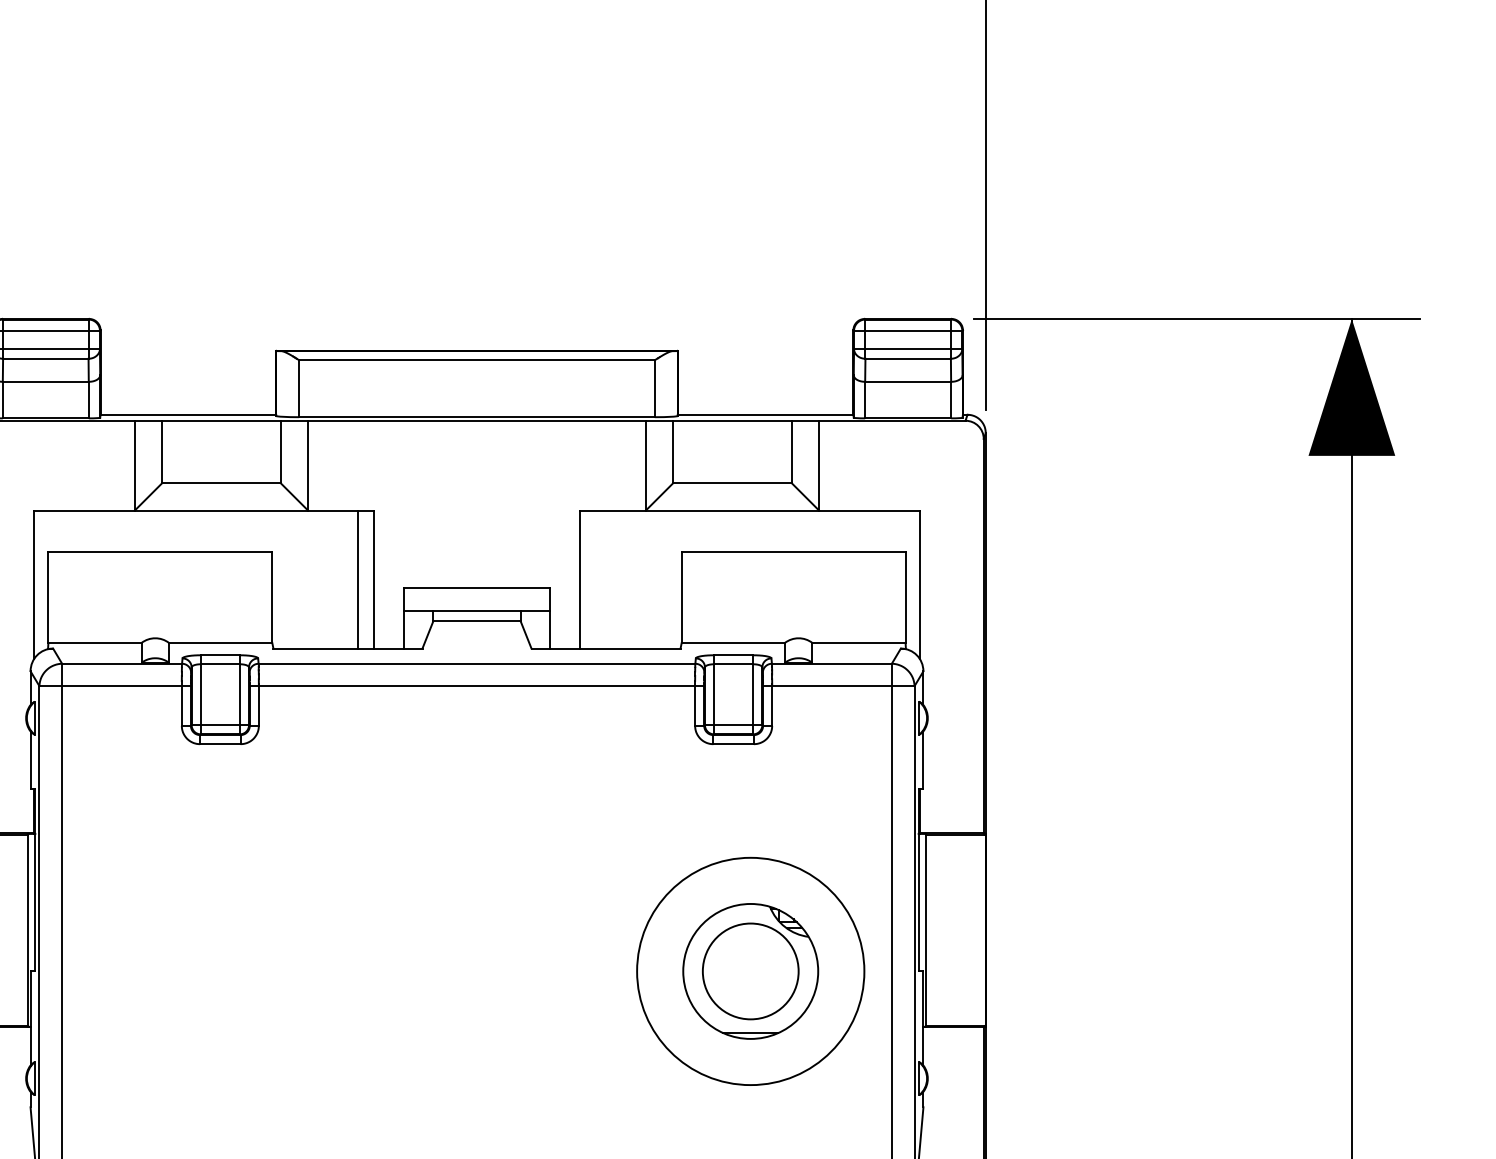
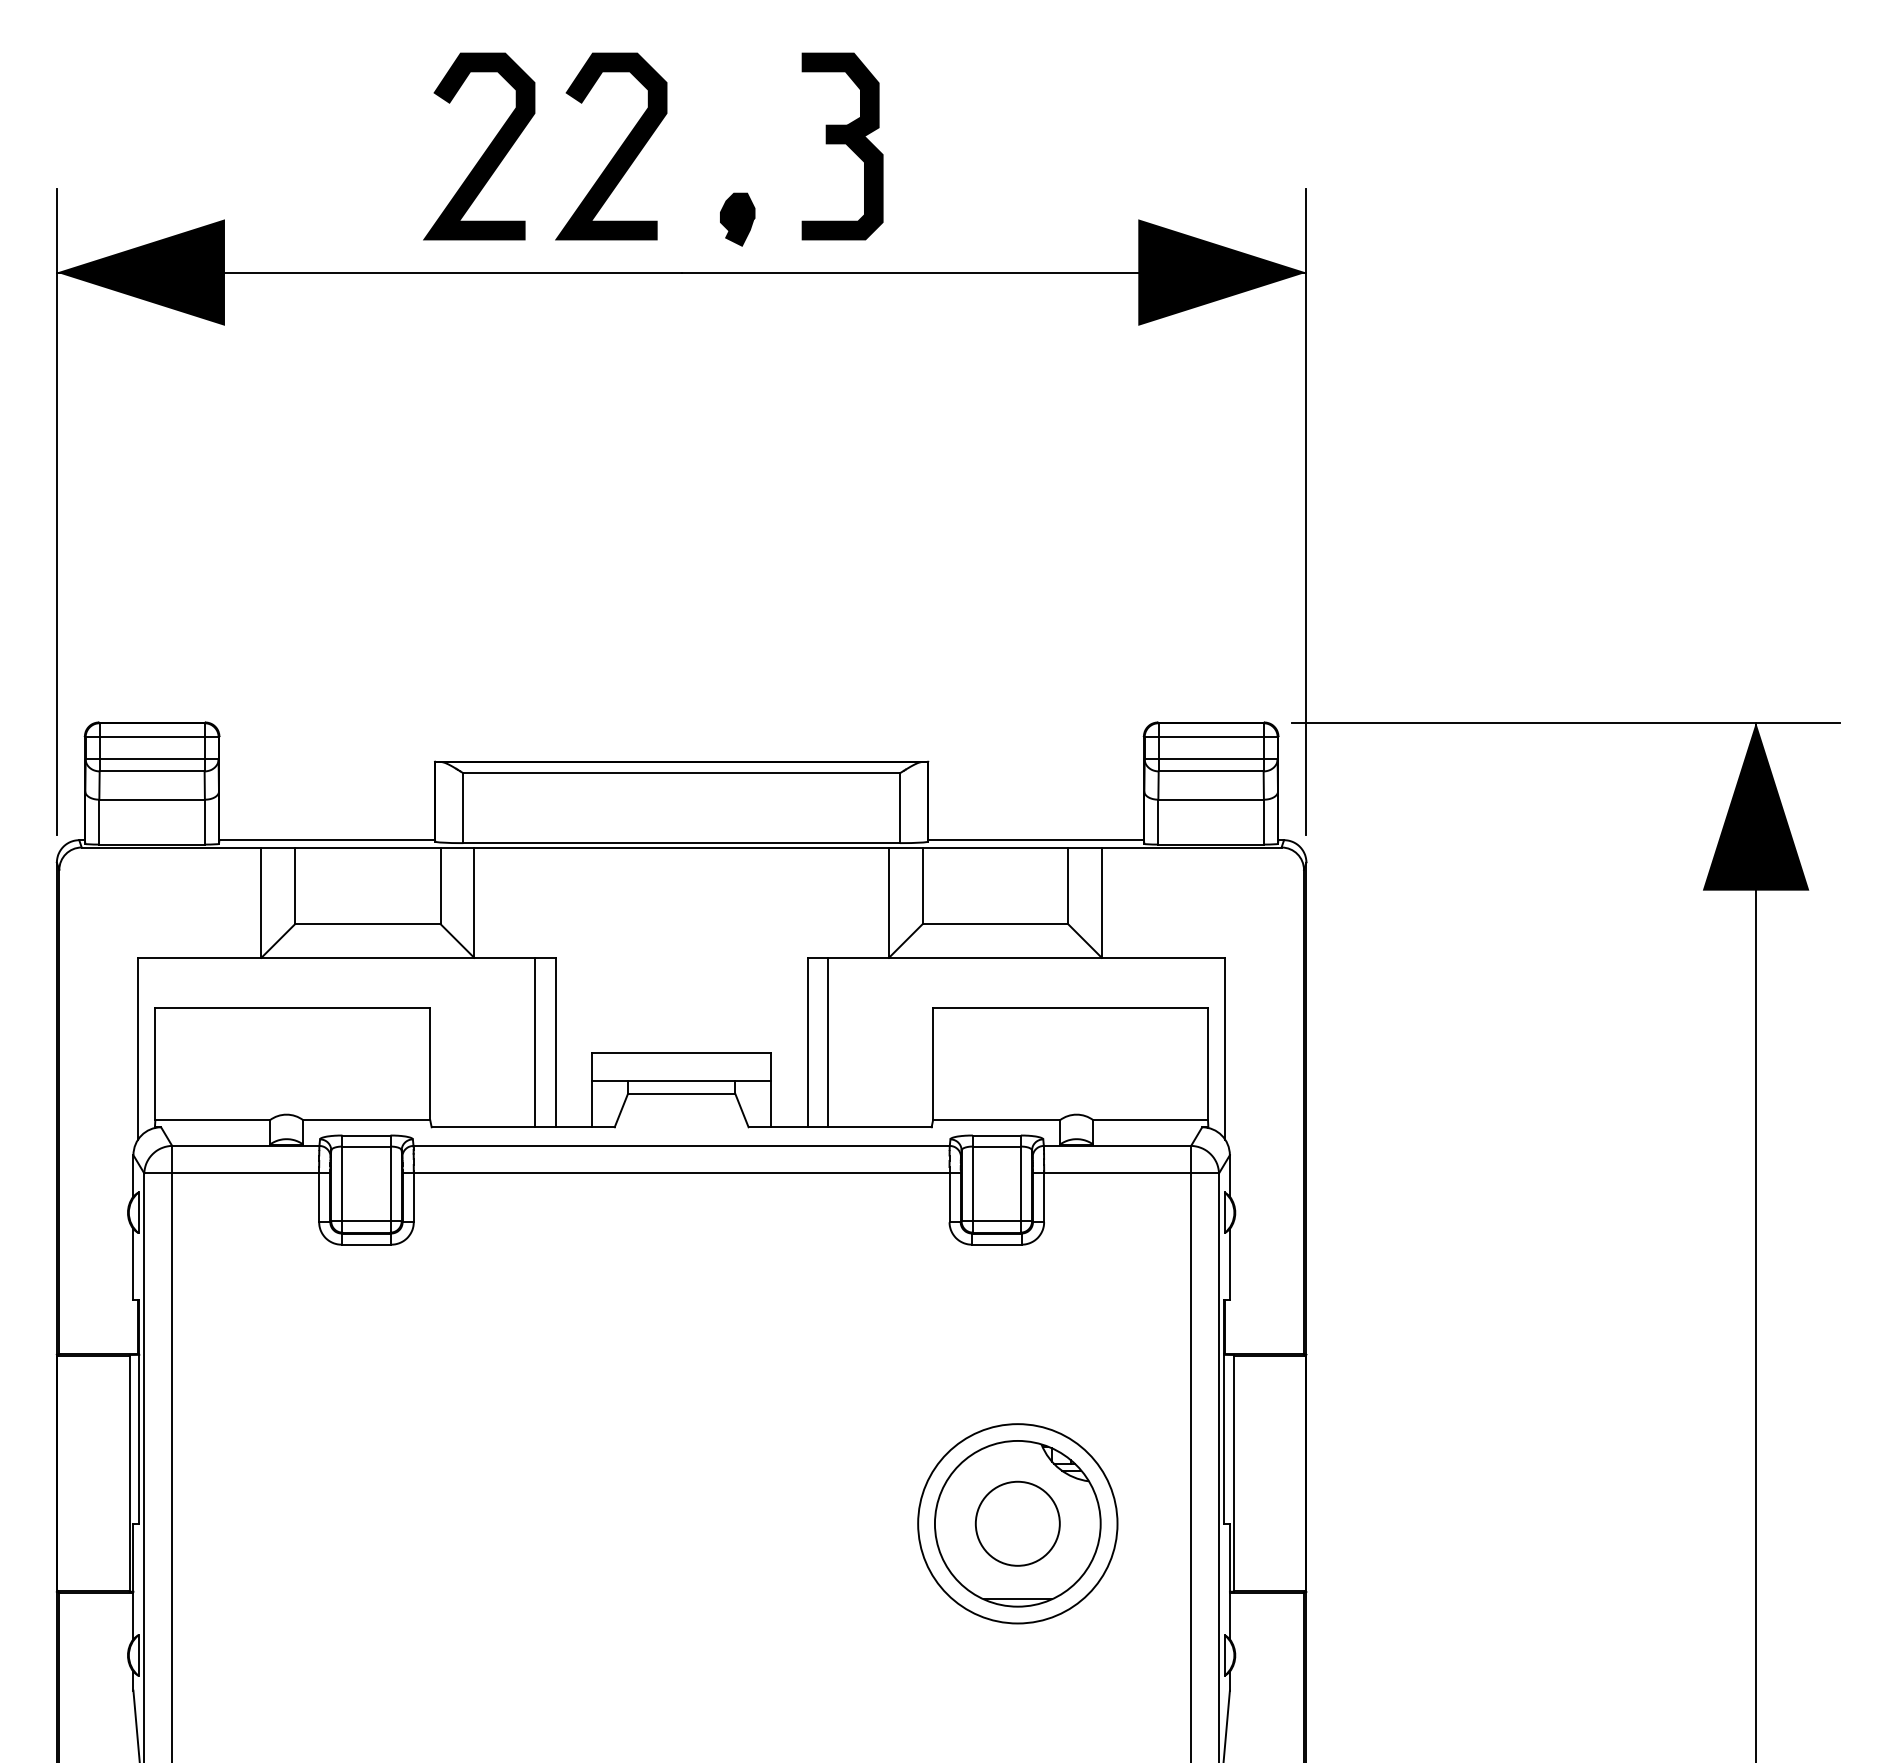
line: (596, 579) -> (828, 1042), added
circle: (750, 971) -> (1017, 1523), size x0.71
circle: (750, 971) -> (1017, 1523), size x0.71

